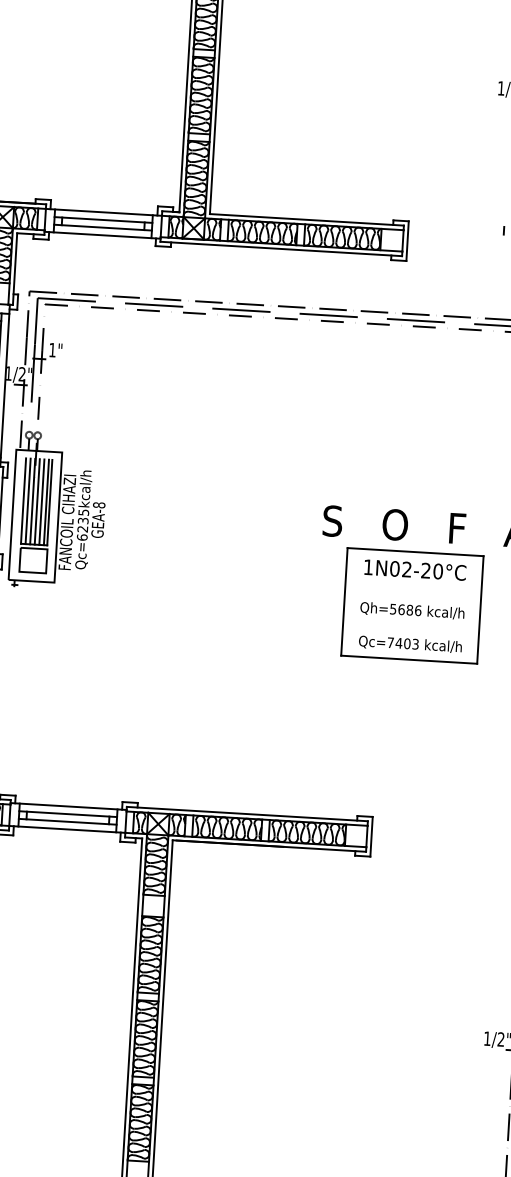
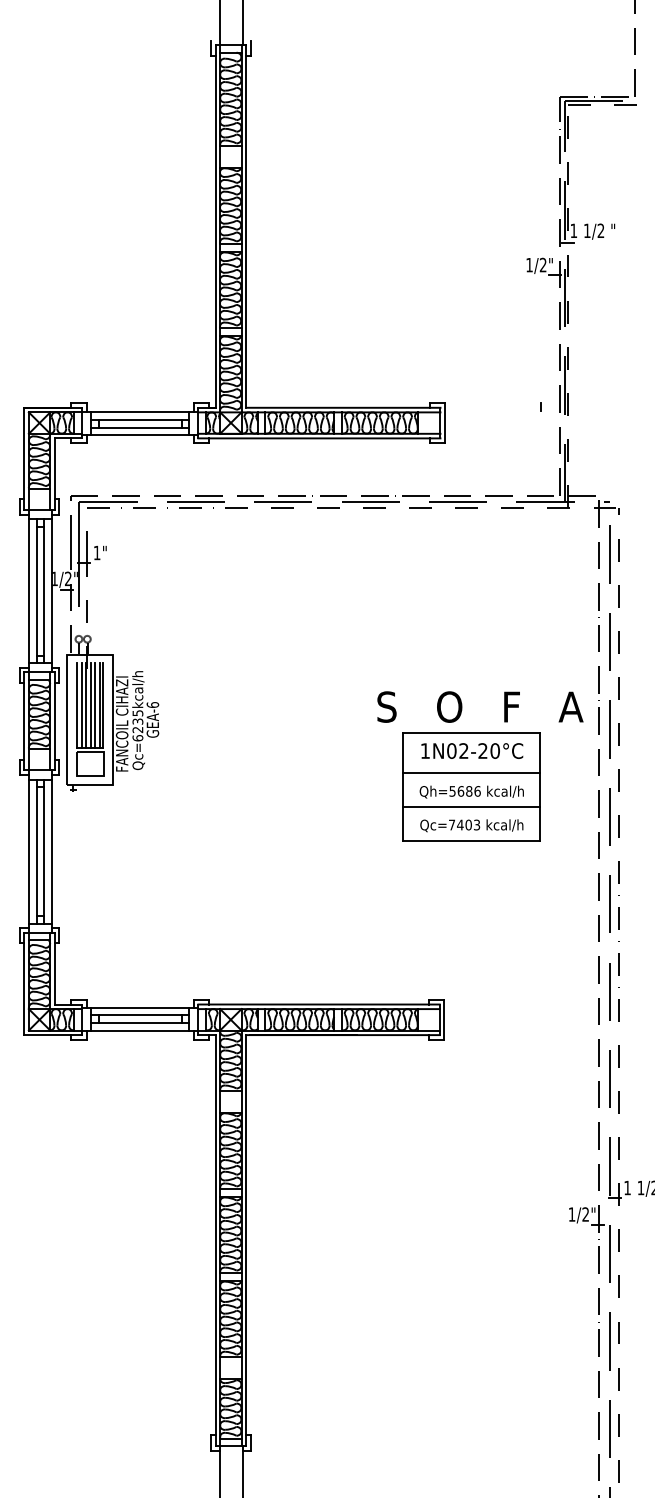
text: (98, 504) -> (152, 704), GEA-8 -> GEA-6
line: (413, 591) -> (471, 772), added
line: (411, 625) -> (471, 806), added

